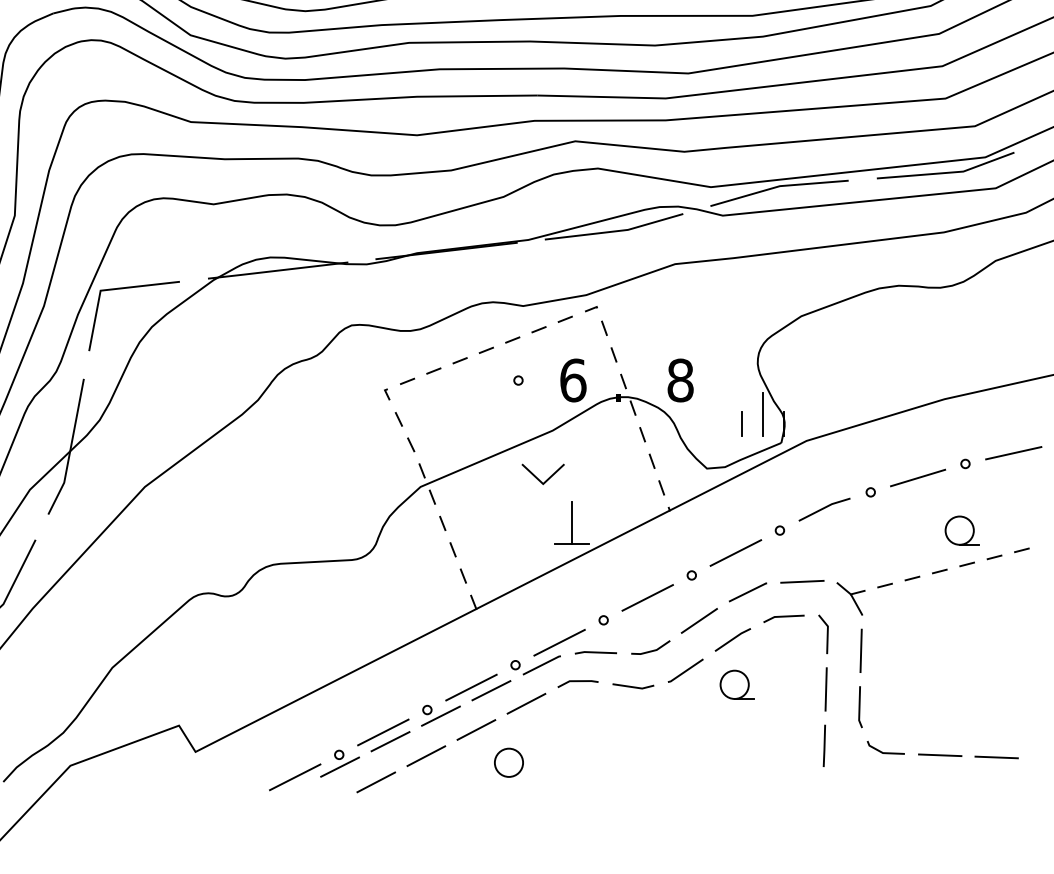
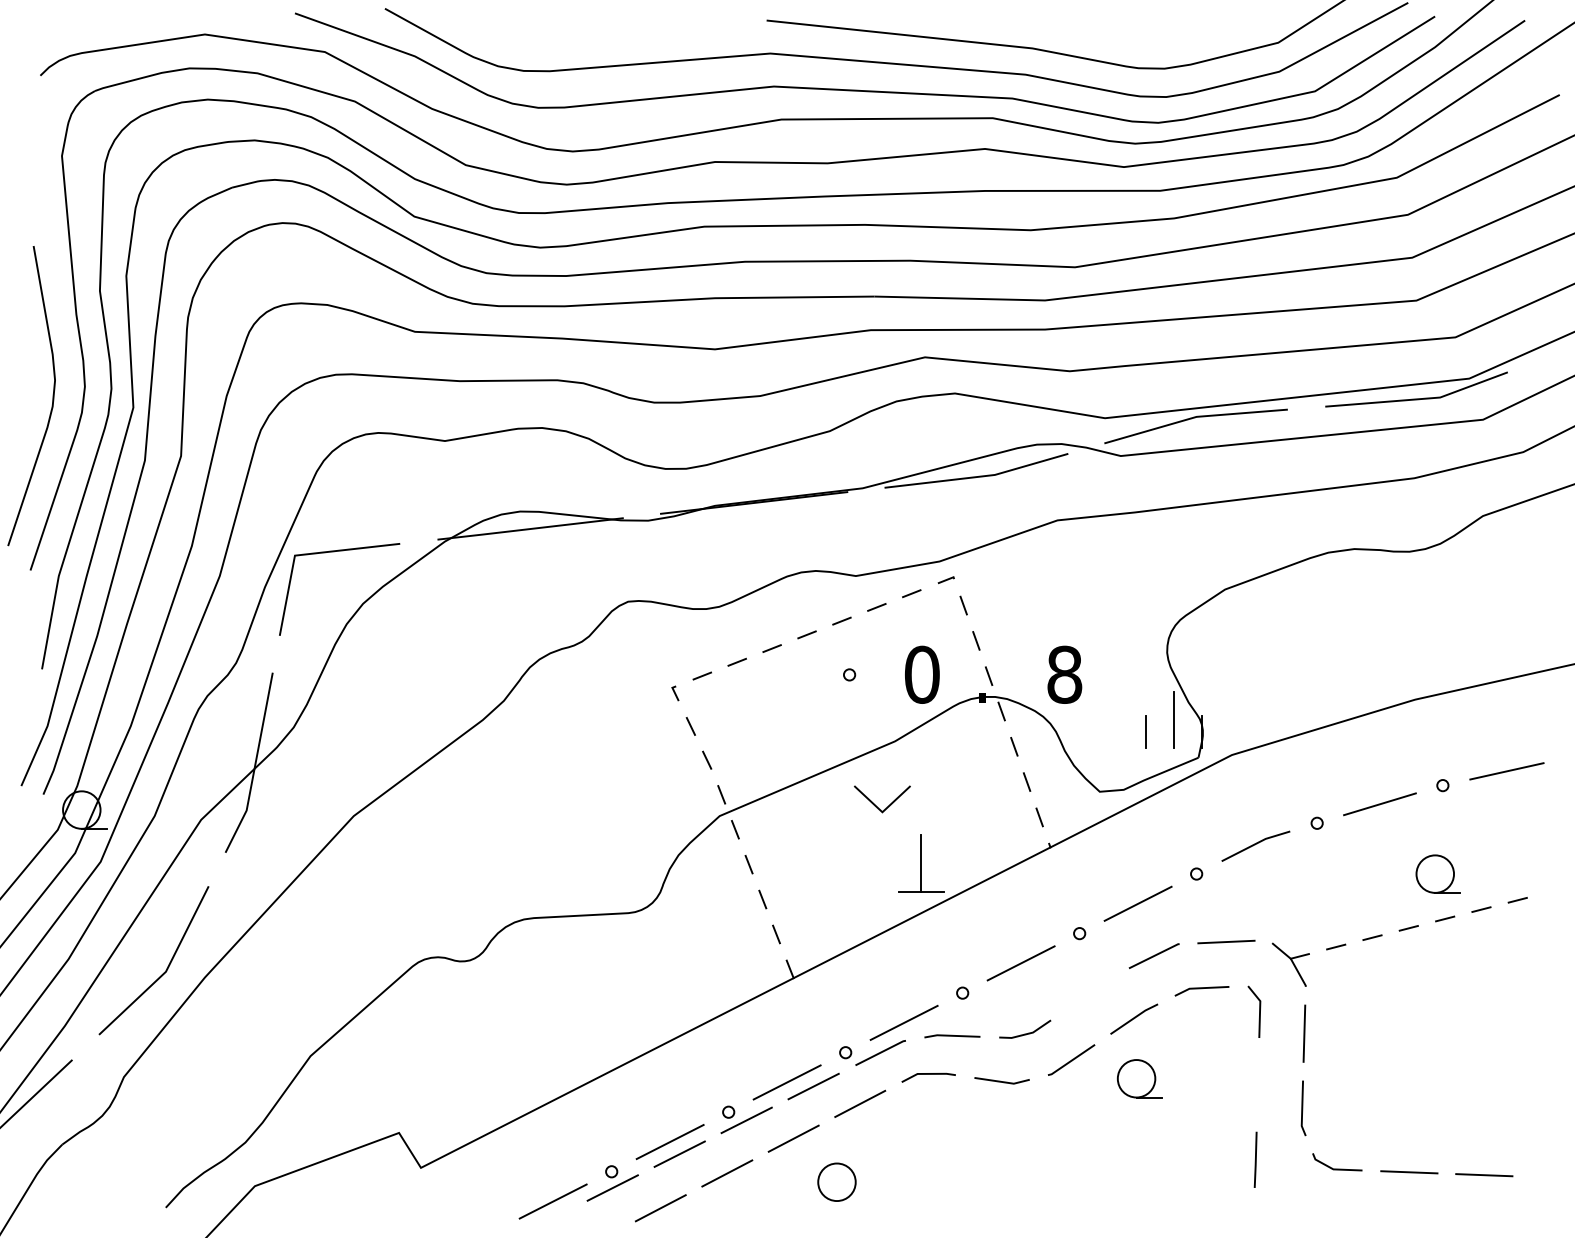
text: (573, 380) -> (922, 674), 6 -> 0
line: (699, 620) -> (1089, 993), removed
line: (825, 689) -> (1257, 1084), removed

